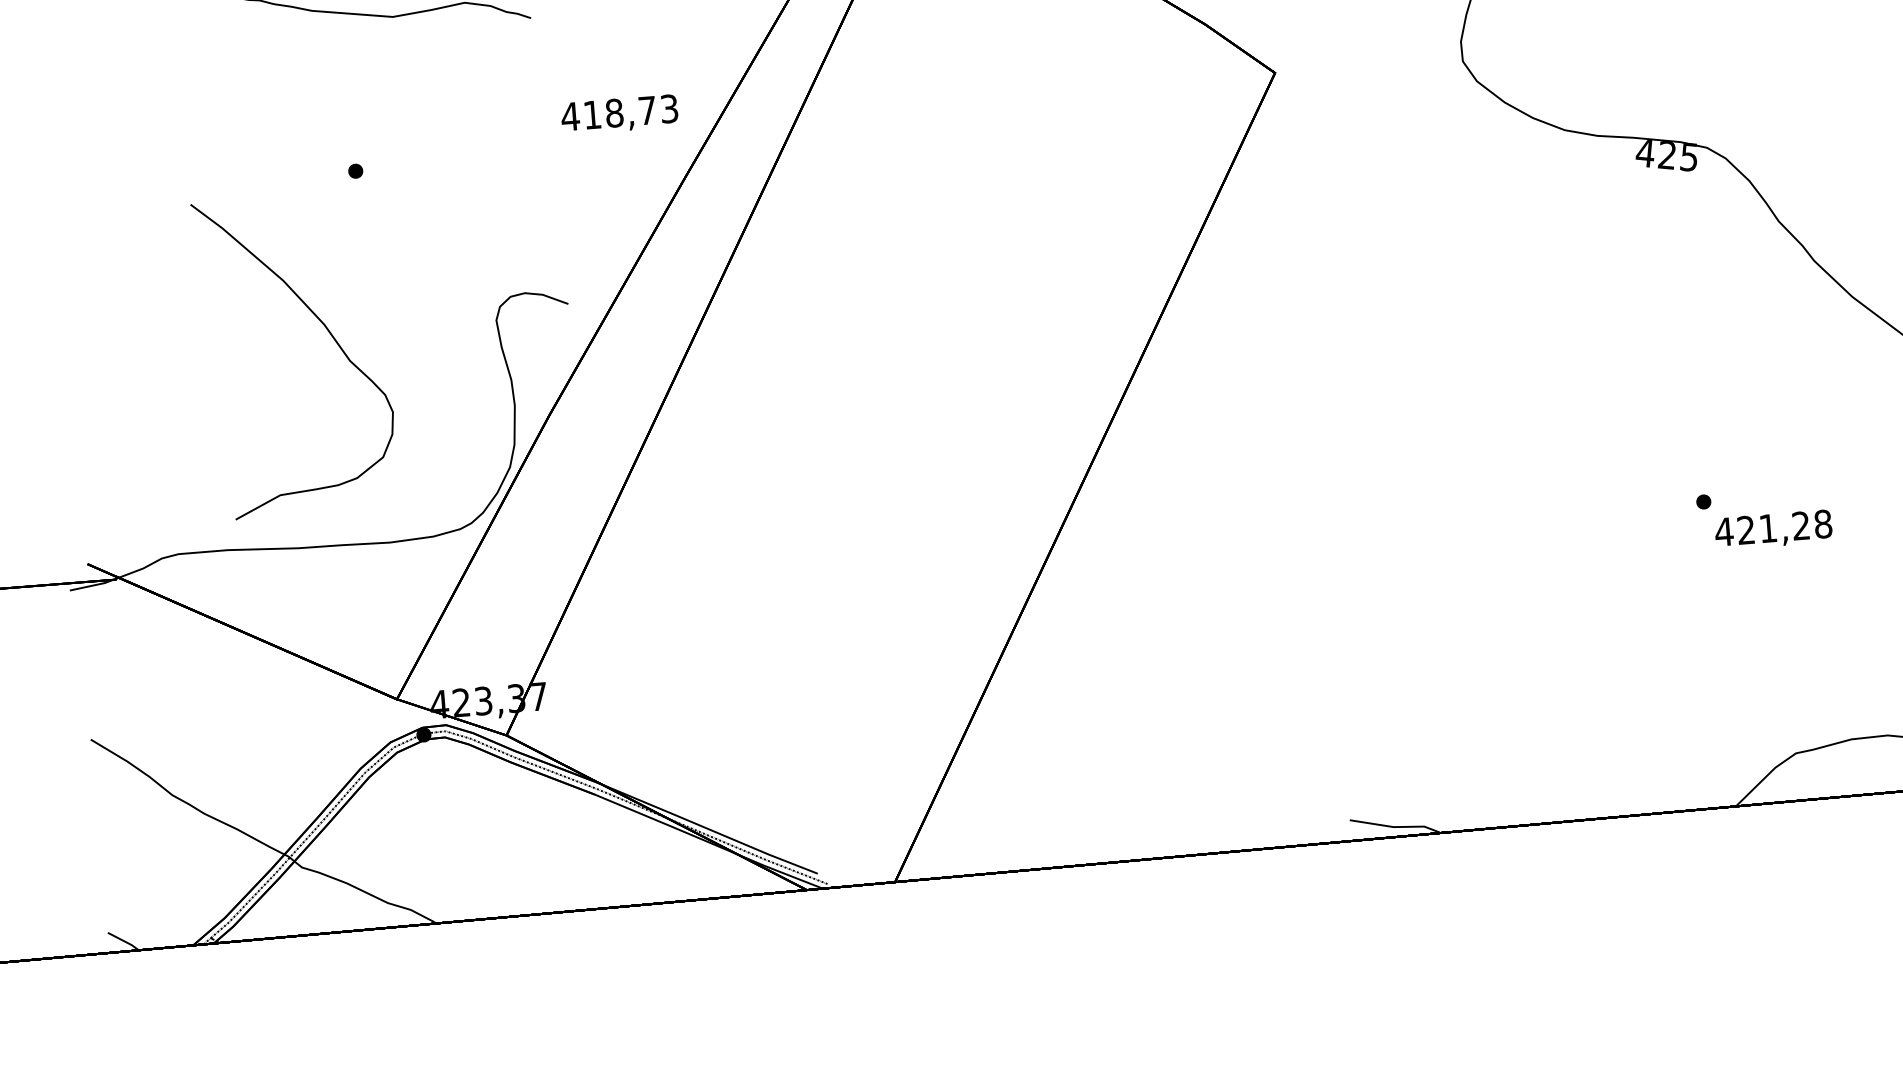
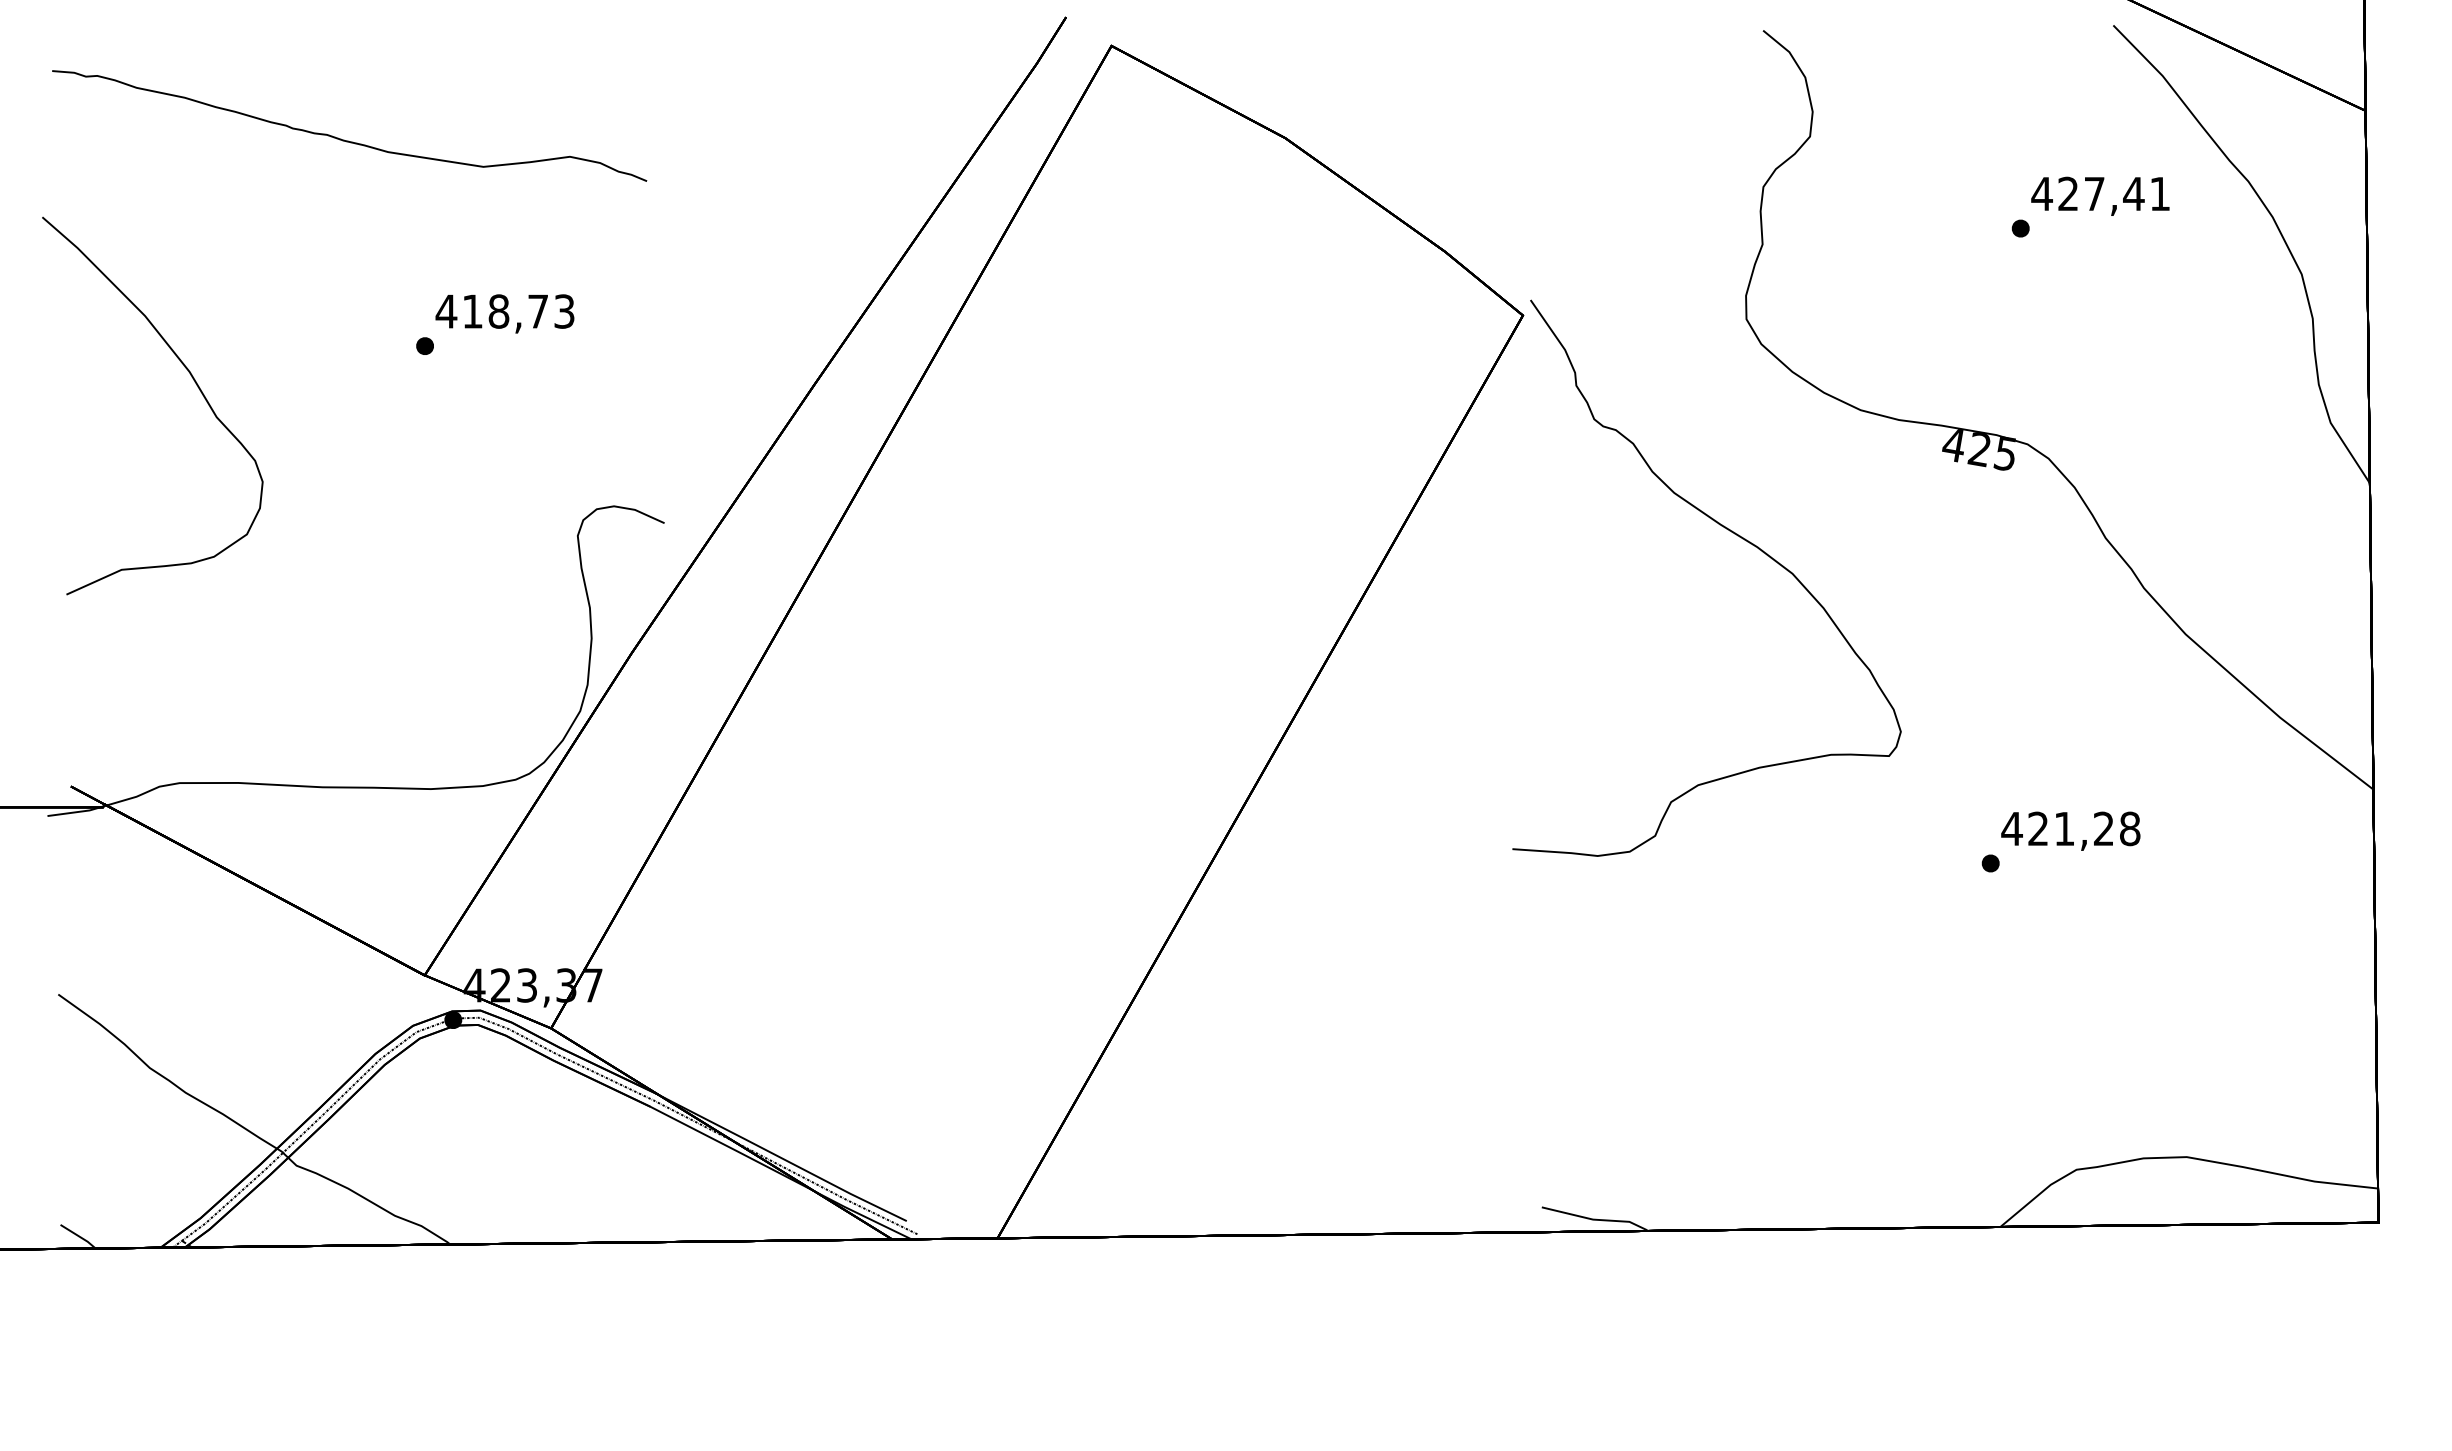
text: (619, 114) -> (504, 313), moved
curve: (1467, 242) -> (1734, 534), added
curve: (329, 333) -> (194, 382), moved
text: (1773, 529) -> (2070, 830), moved

